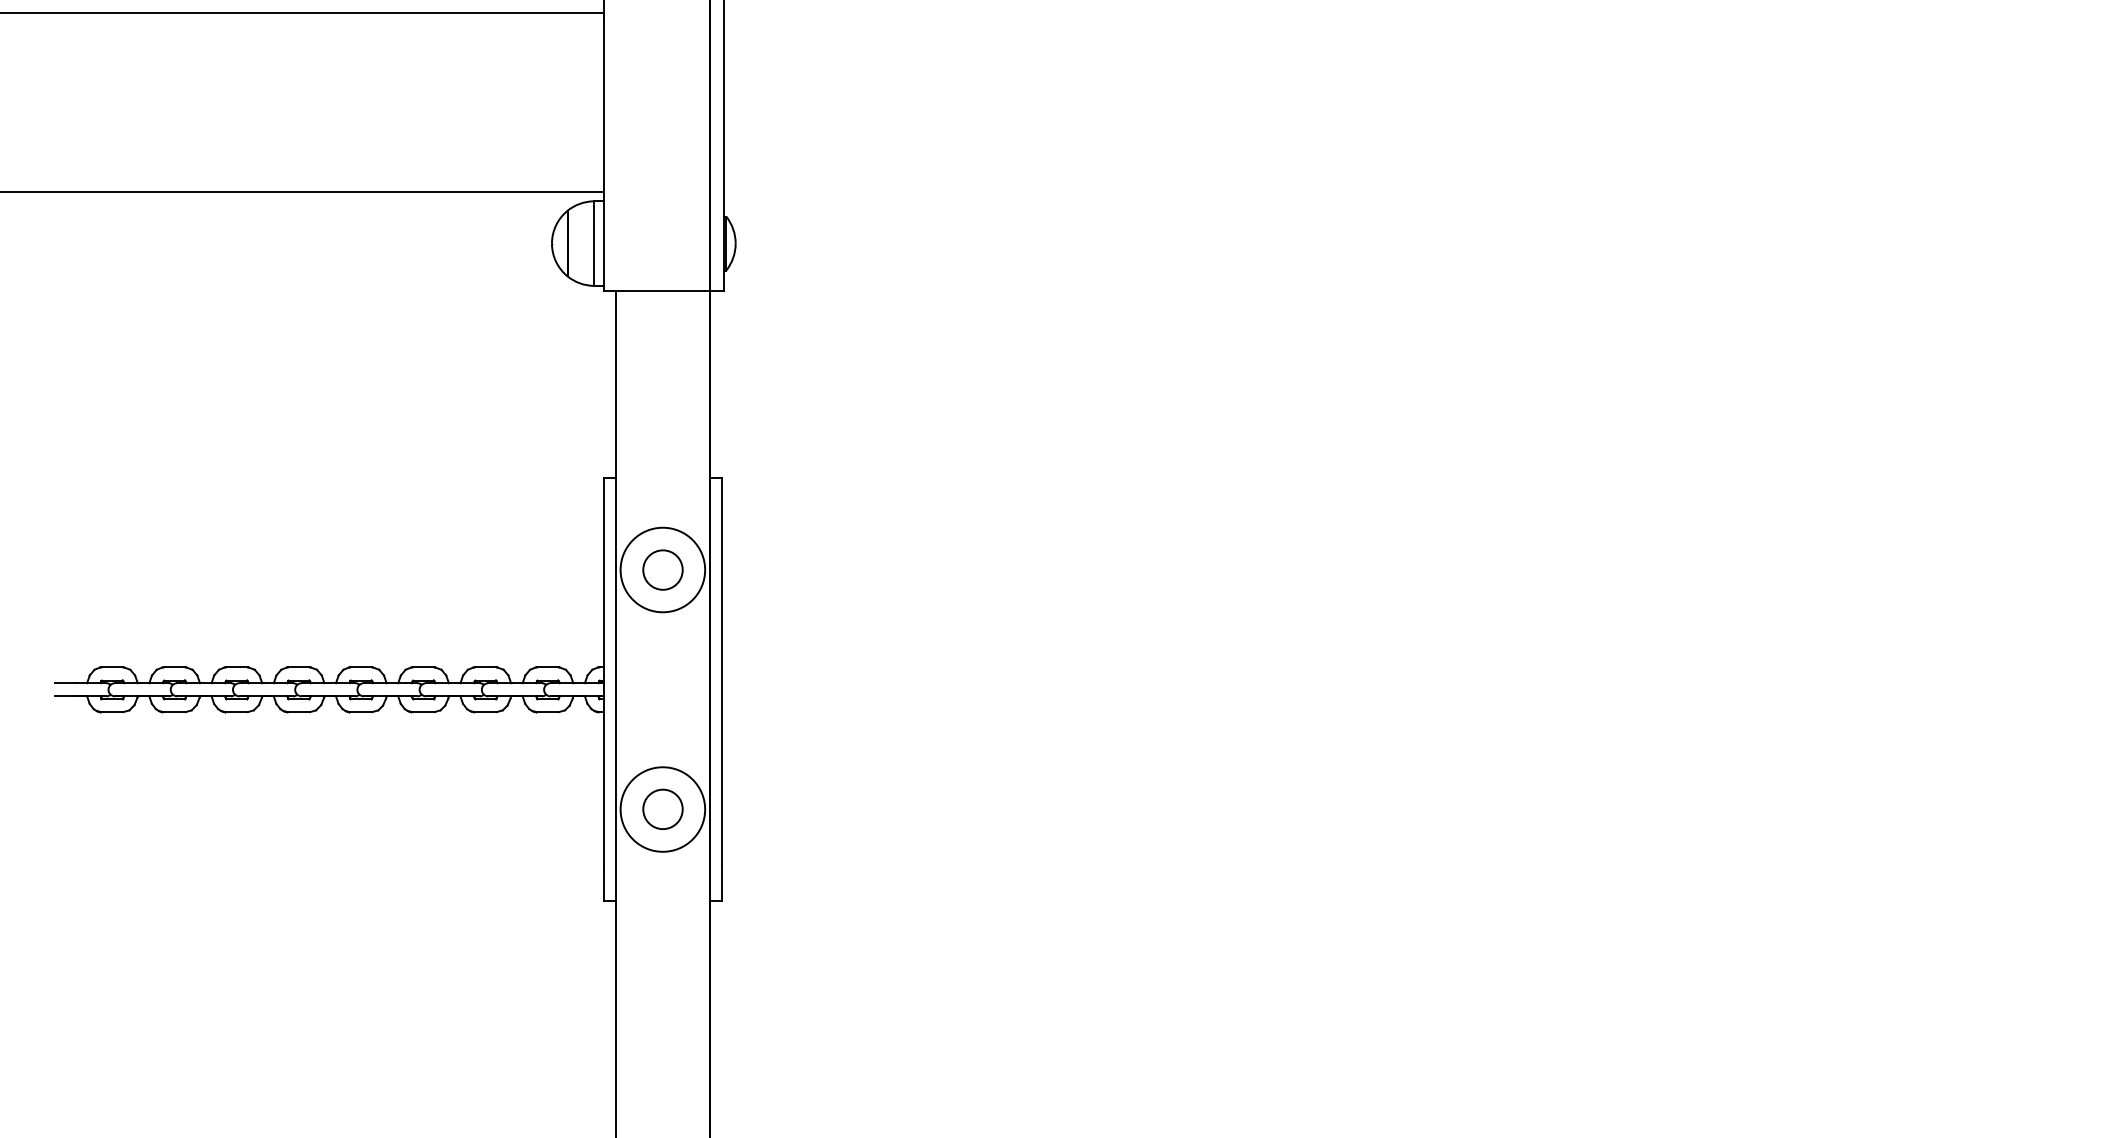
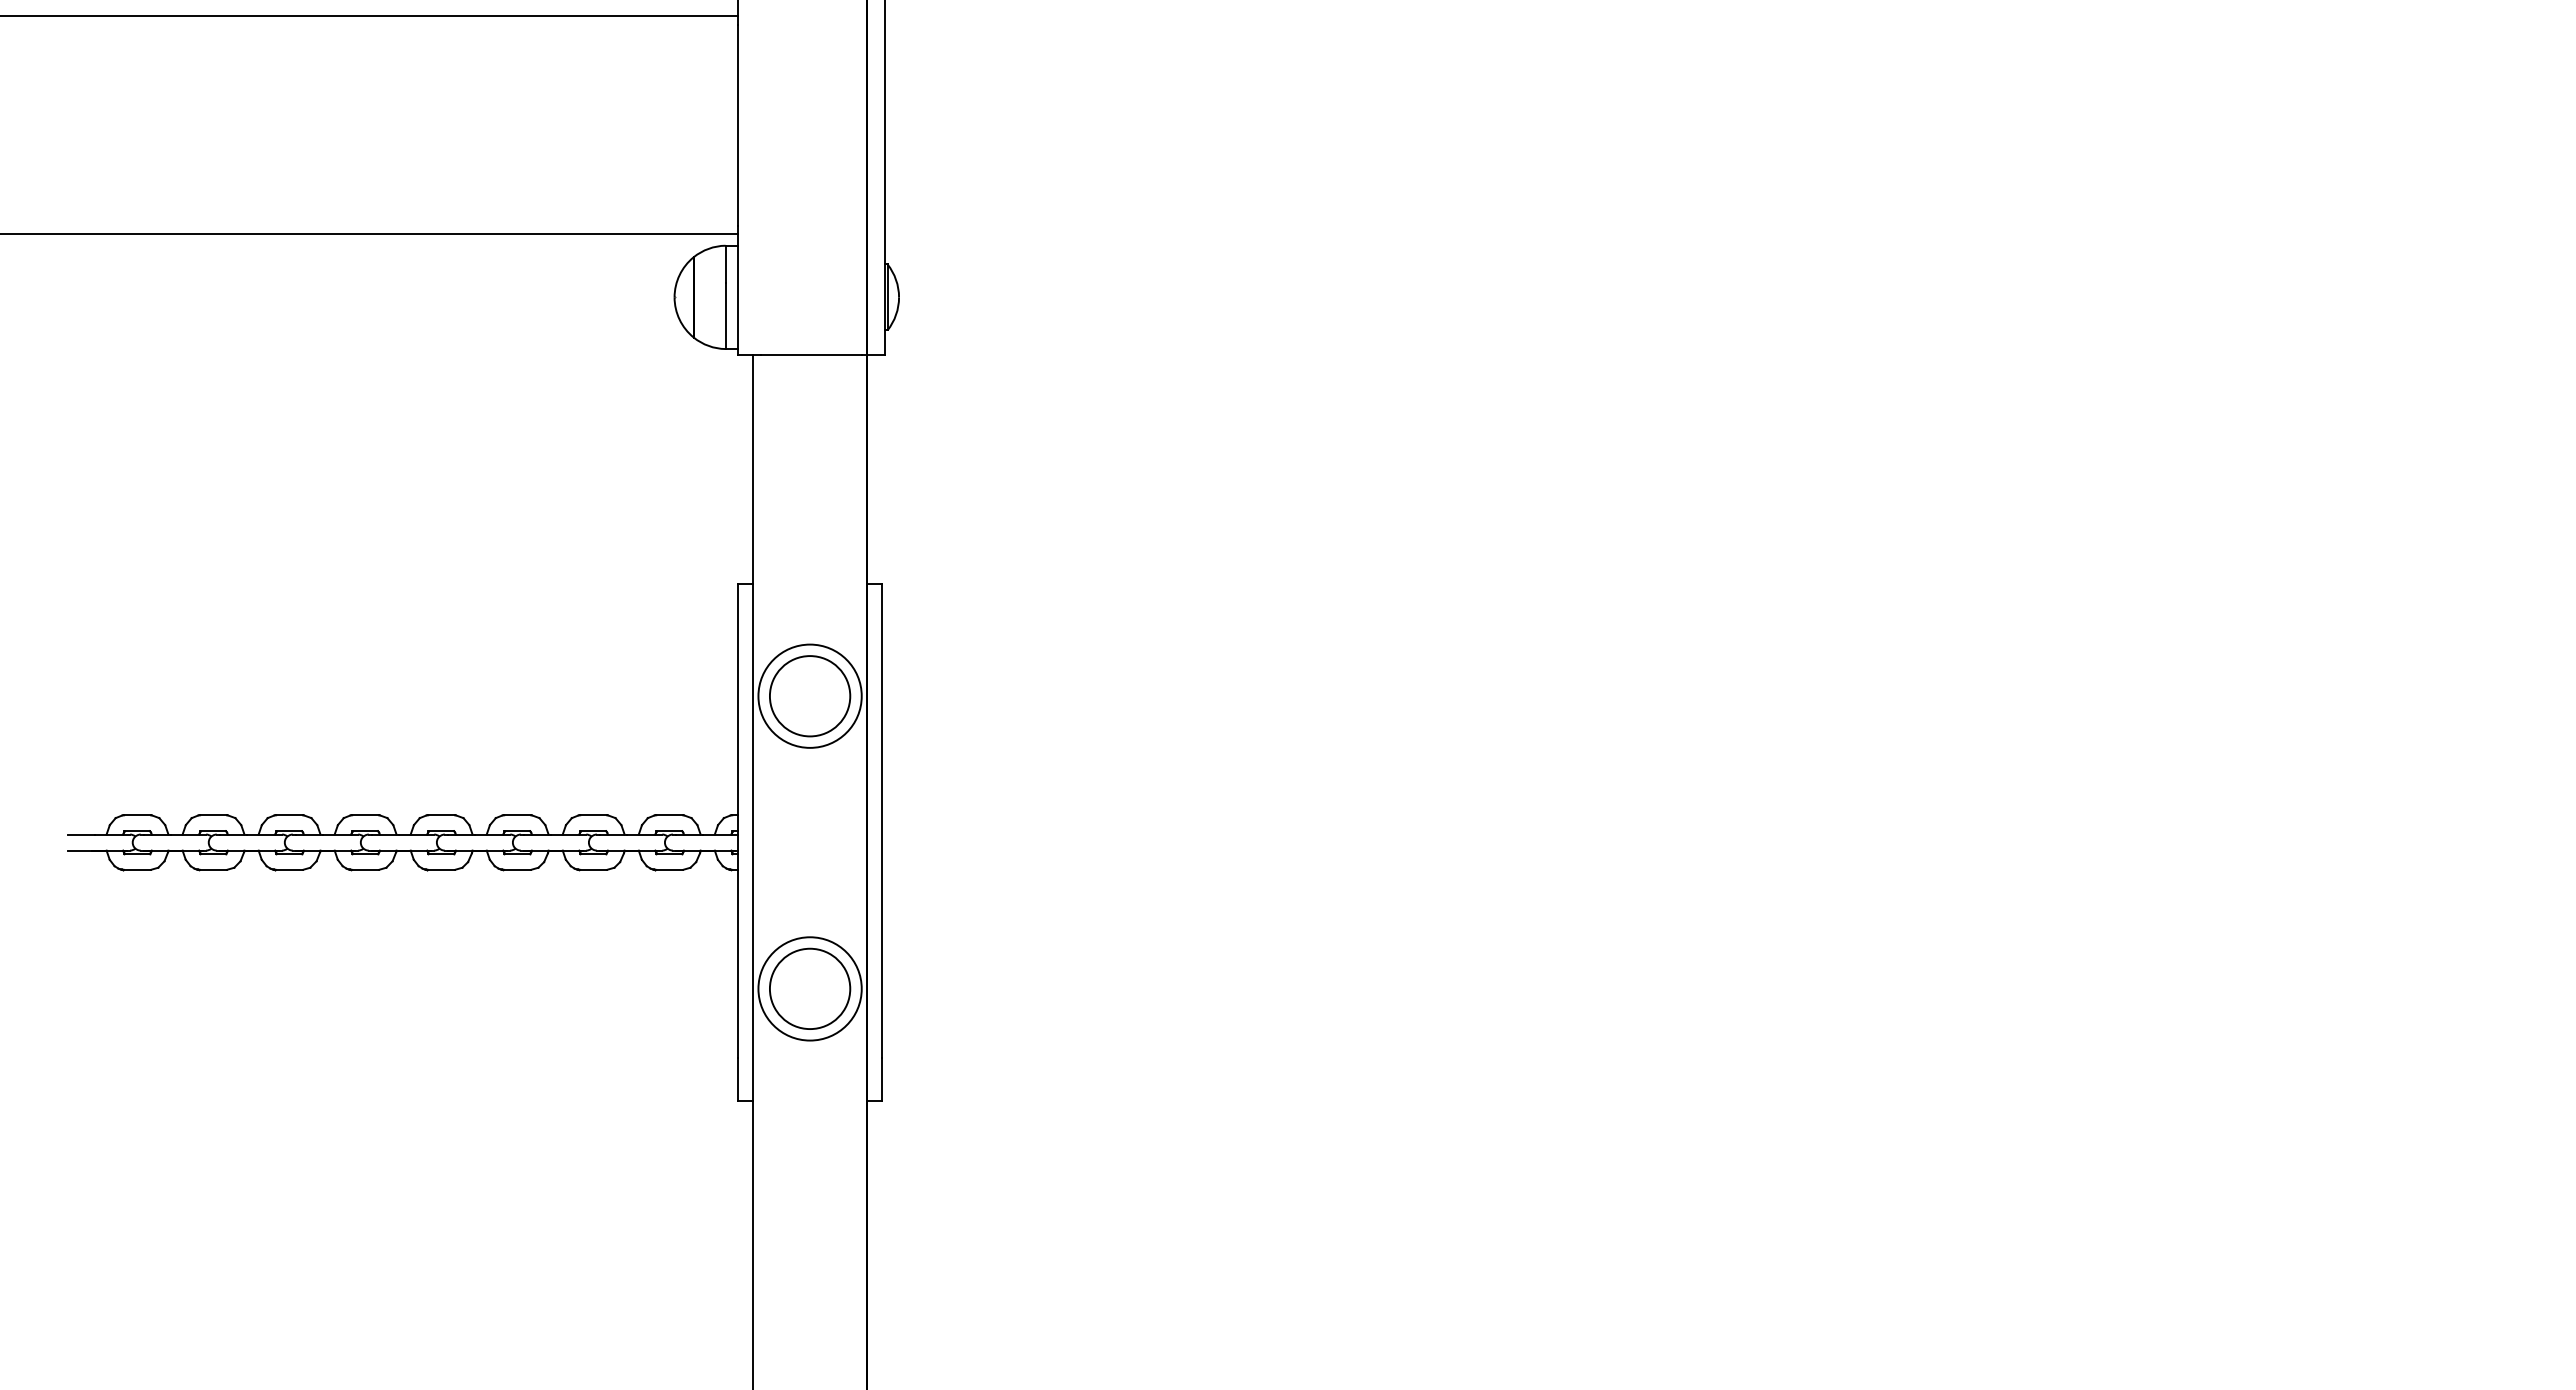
circle: (663, 570) -> (810, 696), size x1.67
circle: (663, 809) -> (810, 988), size x1.67

